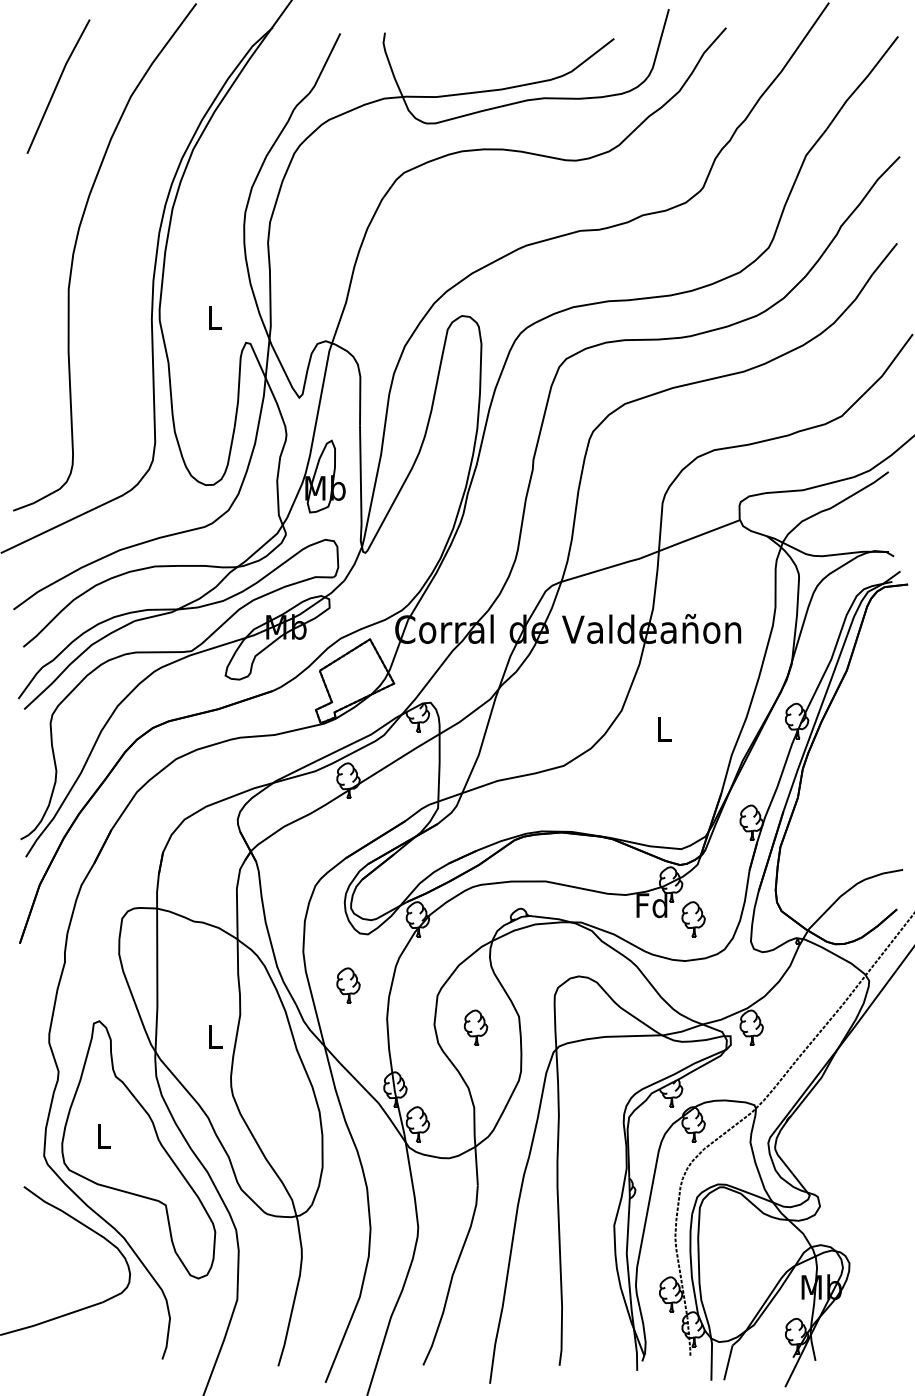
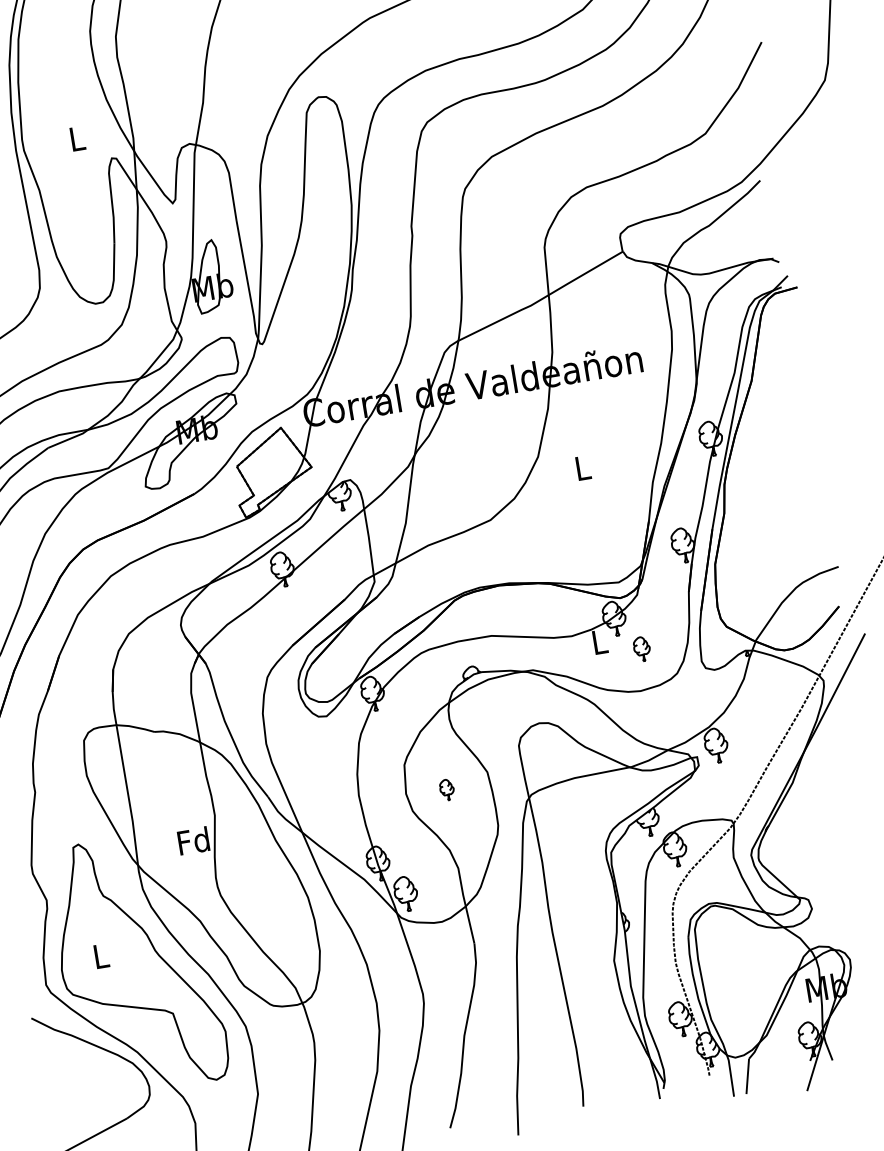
text: (651, 905) -> (598, 642), Fd -> L
part: (693, 919) -> (642, 649), size x0.7
part: (348, 985) -> (315, 769), removed
part: (475, 1027) -> (446, 789), size x0.6
text: (214, 1036) -> (193, 840), L -> Fd

